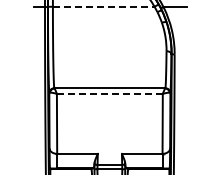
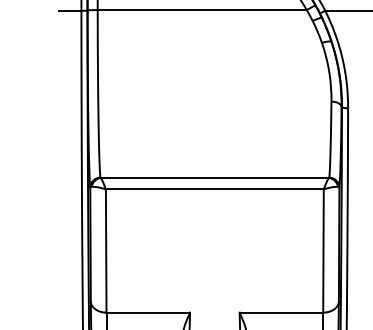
line: (103, 6) -> (201, 9), dashed -> solid
line: (109, 93) -> (214, 188), dashed -> solid

